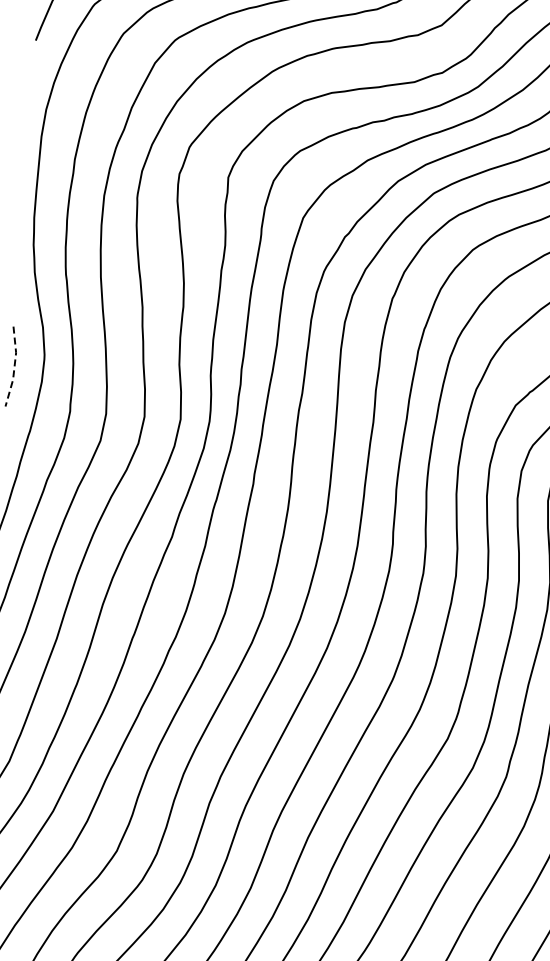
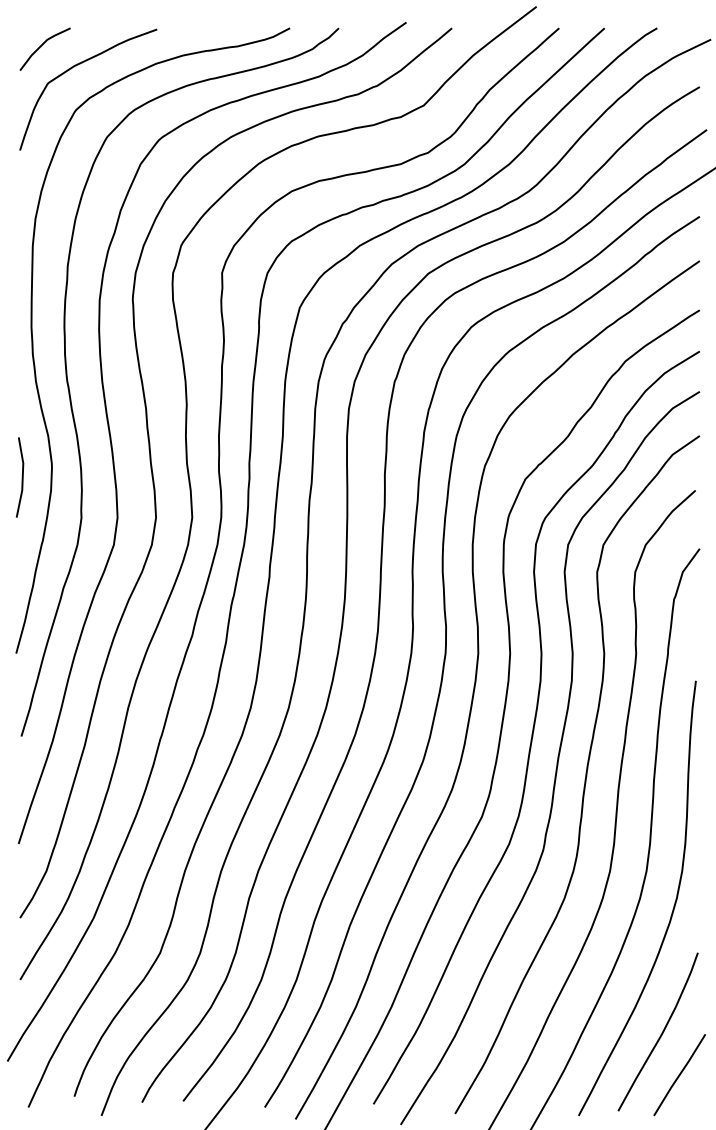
line: (14, 366) -> (22, 477), dashed -> solid

